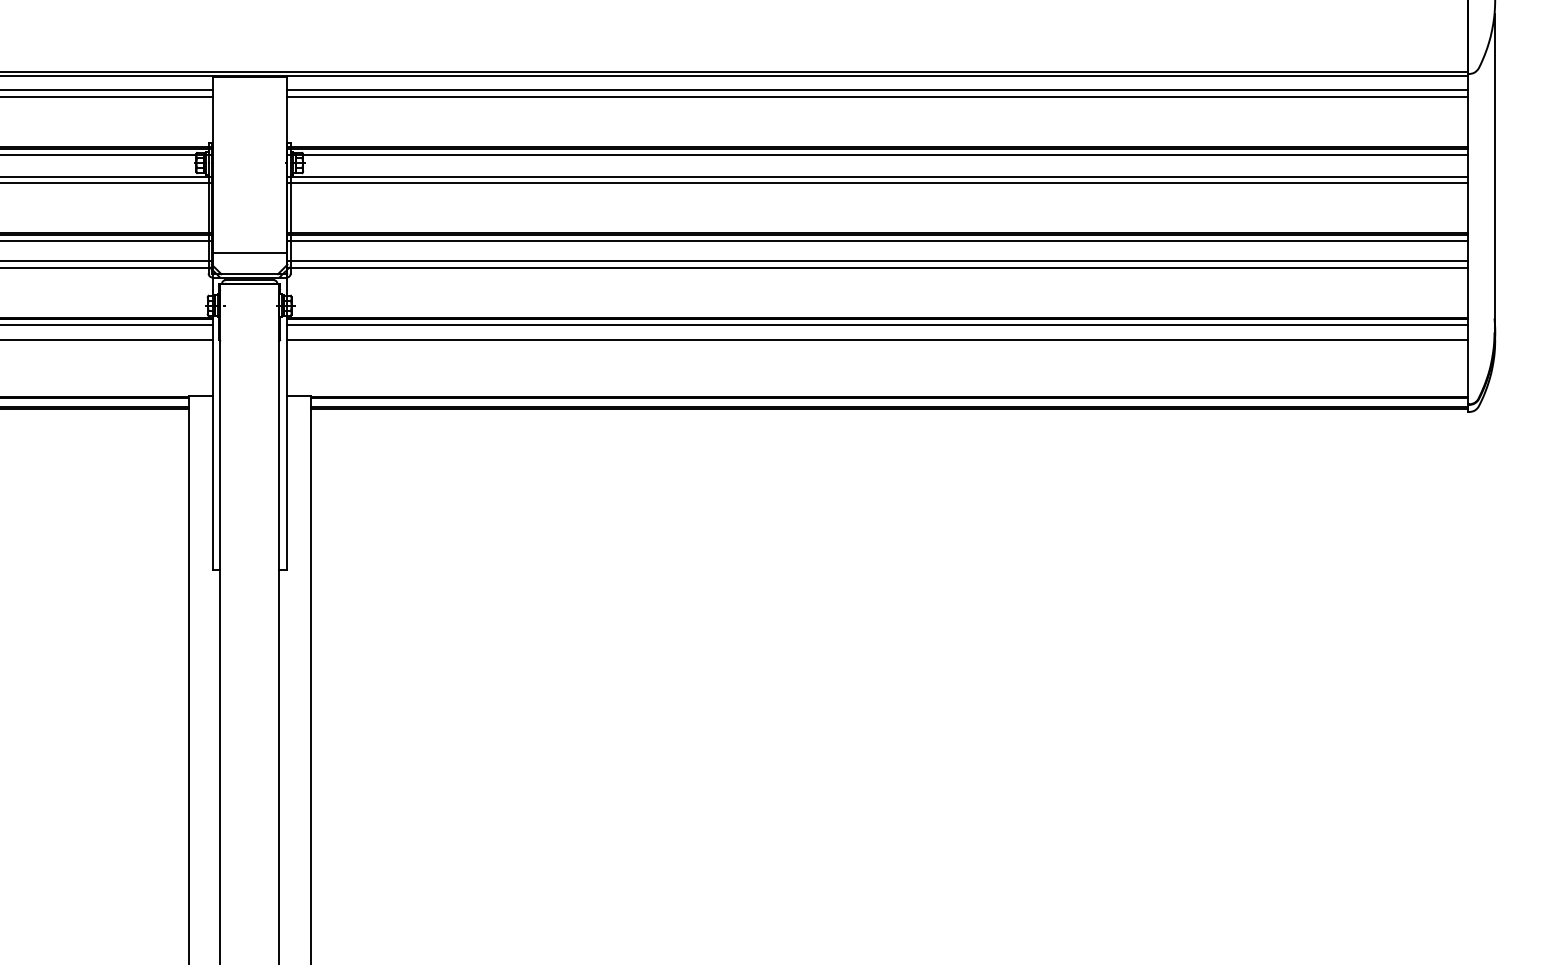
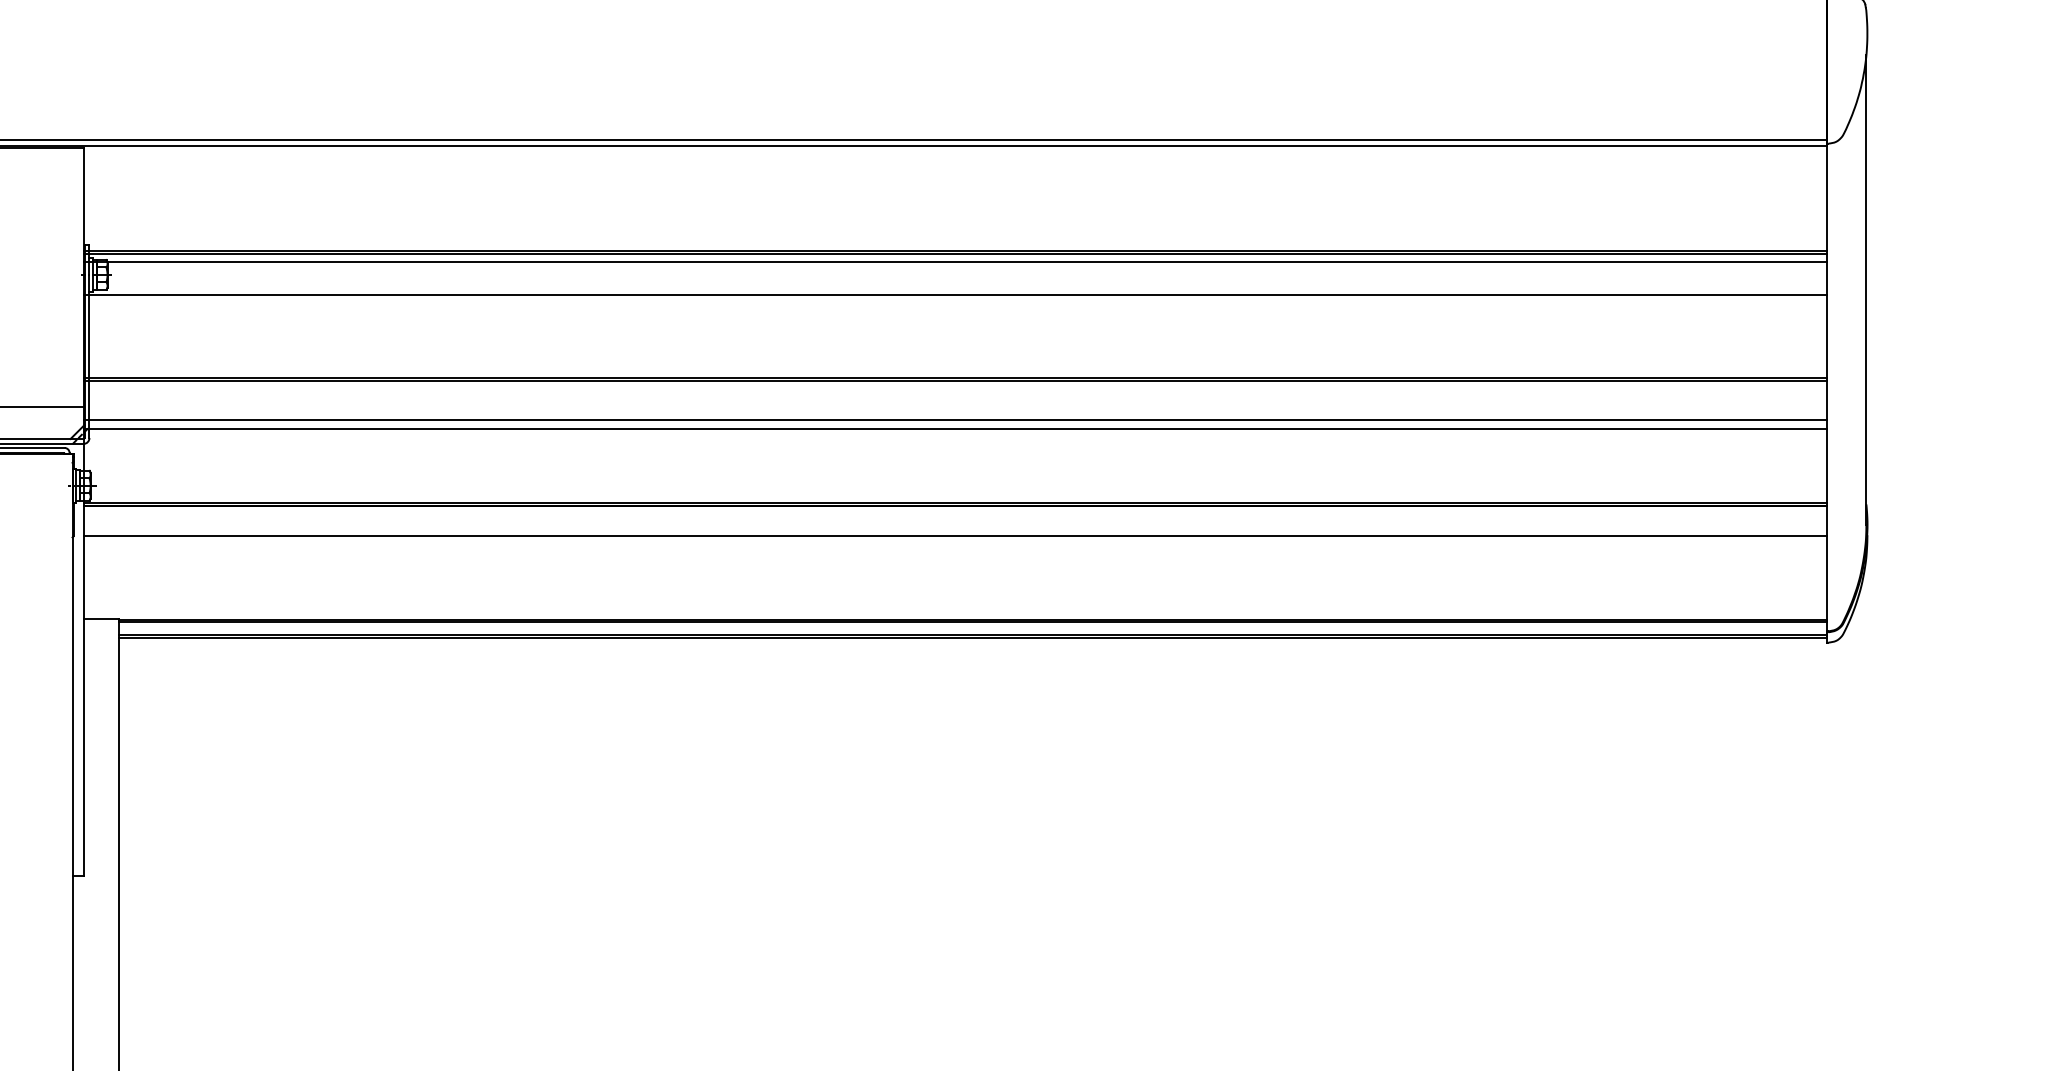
line: (876, 90) -> (954, 167), removed
line: (876, 96) -> (954, 176), removed
line: (876, 183) -> (954, 305), removed
line: (876, 240) -> (954, 389), removed
line: (876, 325) -> (954, 514), removed

